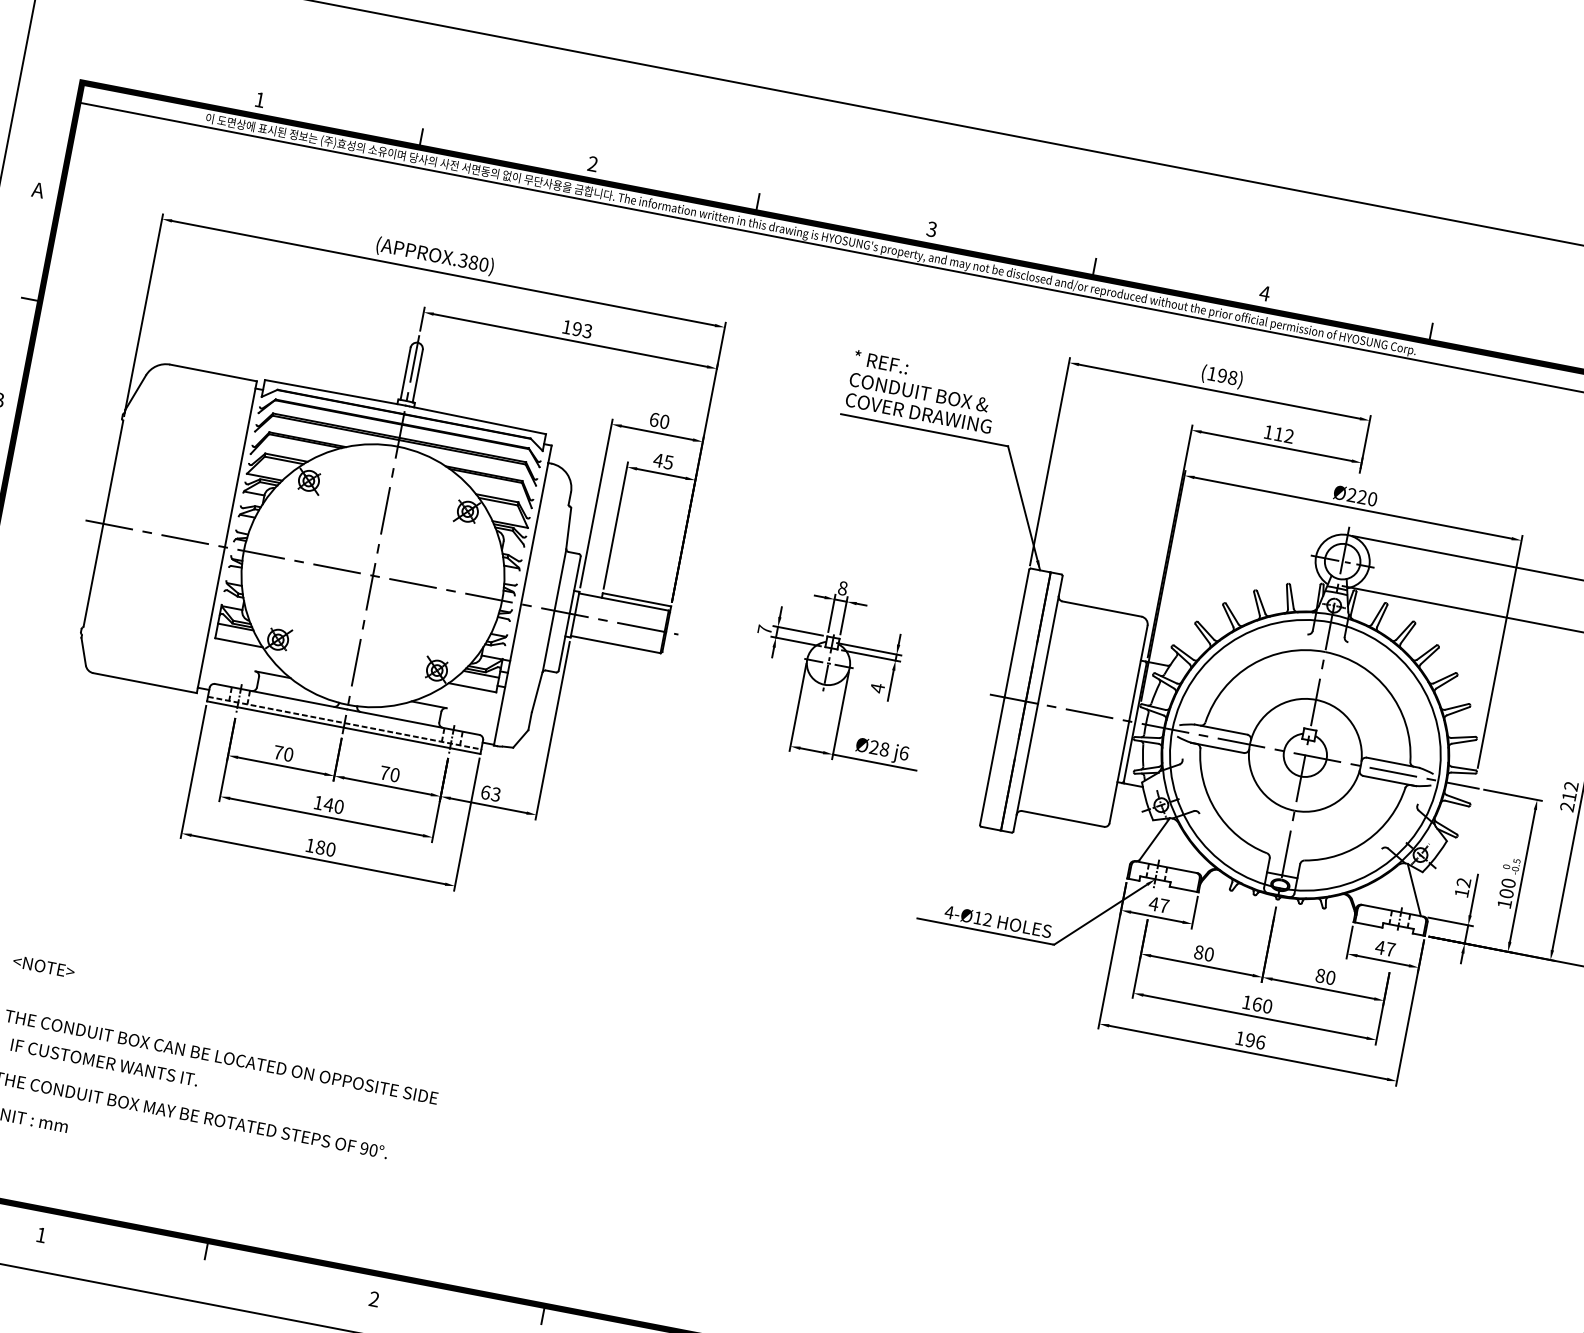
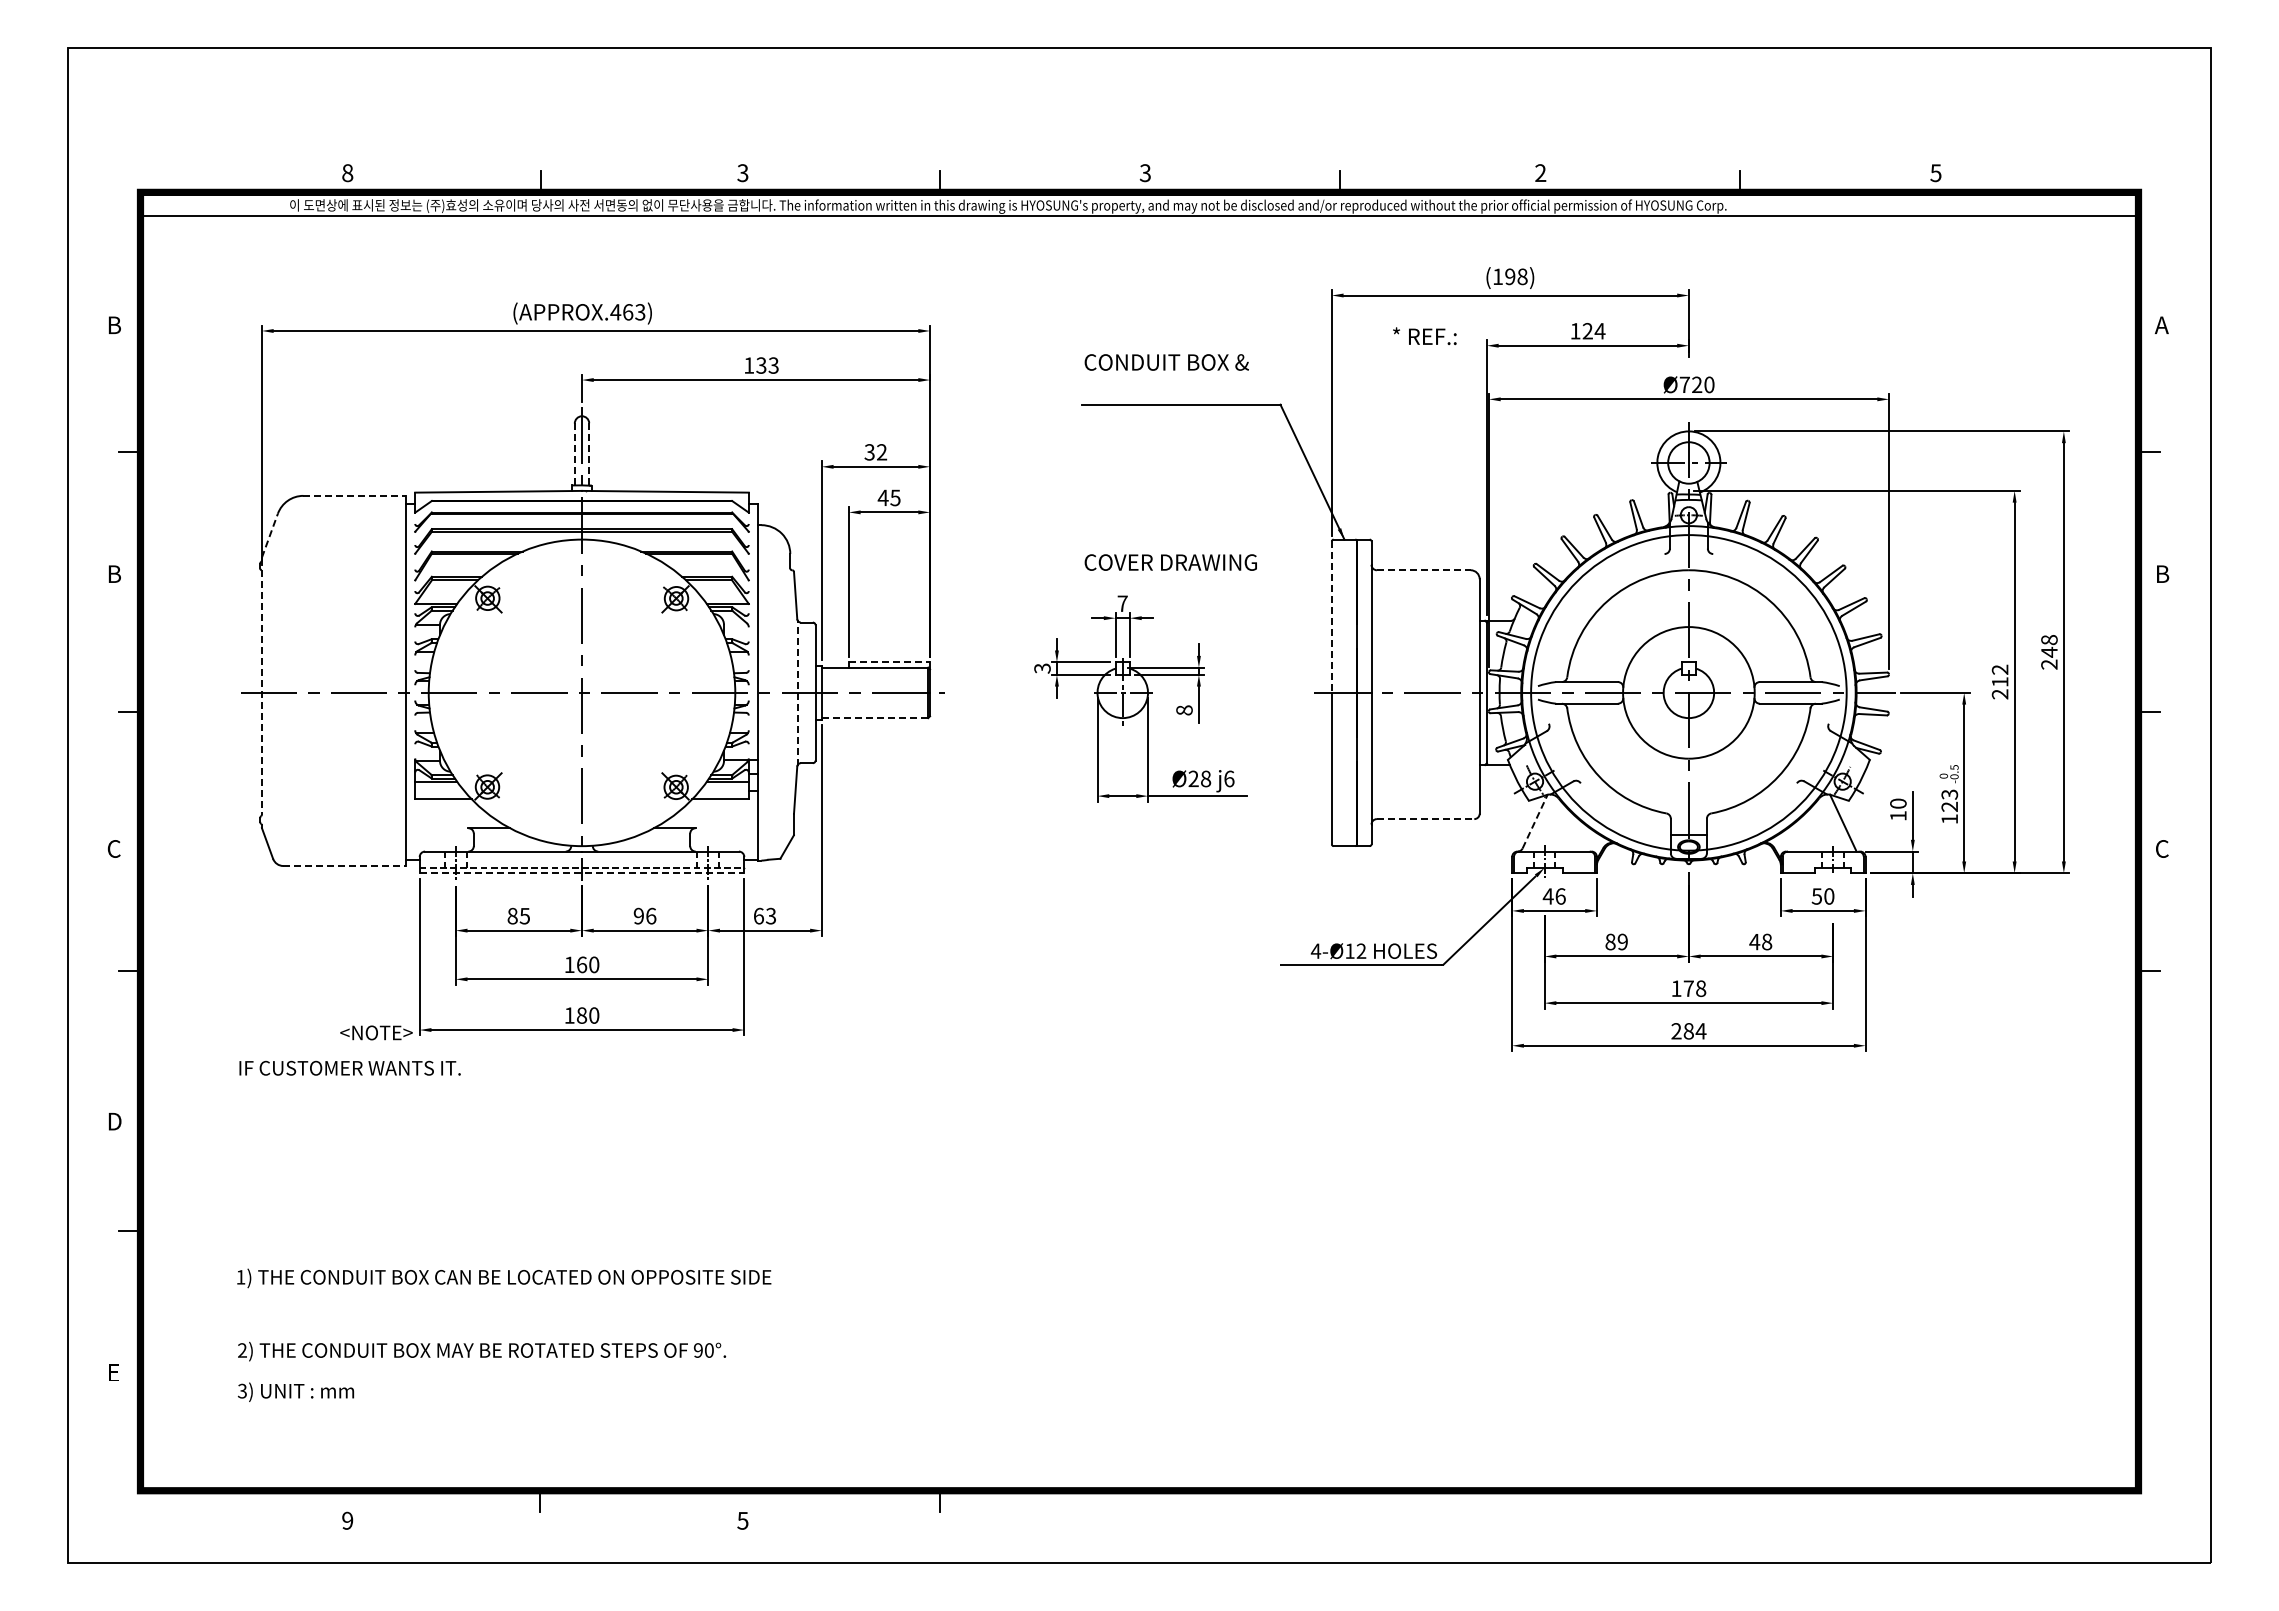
text: (259, 100) -> (347, 173), 1 -> 8
text: (592, 164) -> (742, 173), 2 -> 3
text: (37, 190) -> (113, 325), A -> B
text: (473, 262) -> (627, 312), (APPROX.380) -> (APPROX.463)
text: (1264, 292) -> (1540, 172), 4 -> 2
text: (577, 329) -> (761, 365), 193 -> 133
text: (881, 362) -> (1424, 336), moved
line: (214, 372) -> (355, 495), solid -> dashed
line: (405, 373) -> (574, 454), solid -> dashed
line: (417, 376) -> (589, 454), solid -> dashed
line: (136, 392) -> (270, 535), solid -> dashed
text: (918, 413) -> (1170, 562), moved
text: (659, 420) -> (875, 452), 60 -> 32
text: (1283, 435) -> (1593, 331), 112 -> 124
text: (1351, 494) -> (1684, 384), Ø220 -> Ø720
line: (103, 523) -> (261, 692), solid -> dashed
text: (842, 588) -> (1122, 603), 8 -> 7
line: (636, 600) -> (889, 662), solid -> dashed
line: (1101, 609) -> (1423, 570), solid -> dashed
line: (554, 610) -> (797, 692), solid -> dashed
text: (764, 629) -> (1042, 668), 7 -> 3
line: (1016, 633) -> (1331, 617), solid -> dashed
line: (616, 644) -> (875, 718), solid -> dashed
line: (145, 682) -> (345, 865), solid -> dashed
text: (877, 688) -> (1184, 710), 4 -> 8
line: (344, 727) -> (582, 873), solid -> dashed
text: (283, 752) -> (518, 915), 70 -> 85
text: (389, 773) -> (644, 915), 70 -> 96
text: (328, 804) -> (581, 964), 140 -> 160
line: (1062, 819) -> (1425, 819), solid -> dashed
line: (1155, 838) -> (1535, 821), solid -> dashed
text: (1463, 882) -> (1898, 803), 12 -> 10
text: (1507, 888) -> (1949, 800), 100 -> 123
text: (1164, 906) -> (1560, 896), 47 -> 46
text: (1384, 948) -> (1822, 896), 47 -> 50
text: (1209, 953) -> (1622, 941), 80 -> 89
text: (44, 966) -> (376, 1032), moved
text: (1325, 976) -> (1760, 941), 80 -> 48
text: (1262, 1005) -> (1694, 988), 160 -> 178
text: (1250, 1040) -> (1688, 1031), 196 -> 284
text: (104, 1061) -> (349, 1067), moved
text: (41, 1234) -> (347, 1520), 1 -> 9
text: (373, 1298) -> (742, 1520), 2 -> 5

